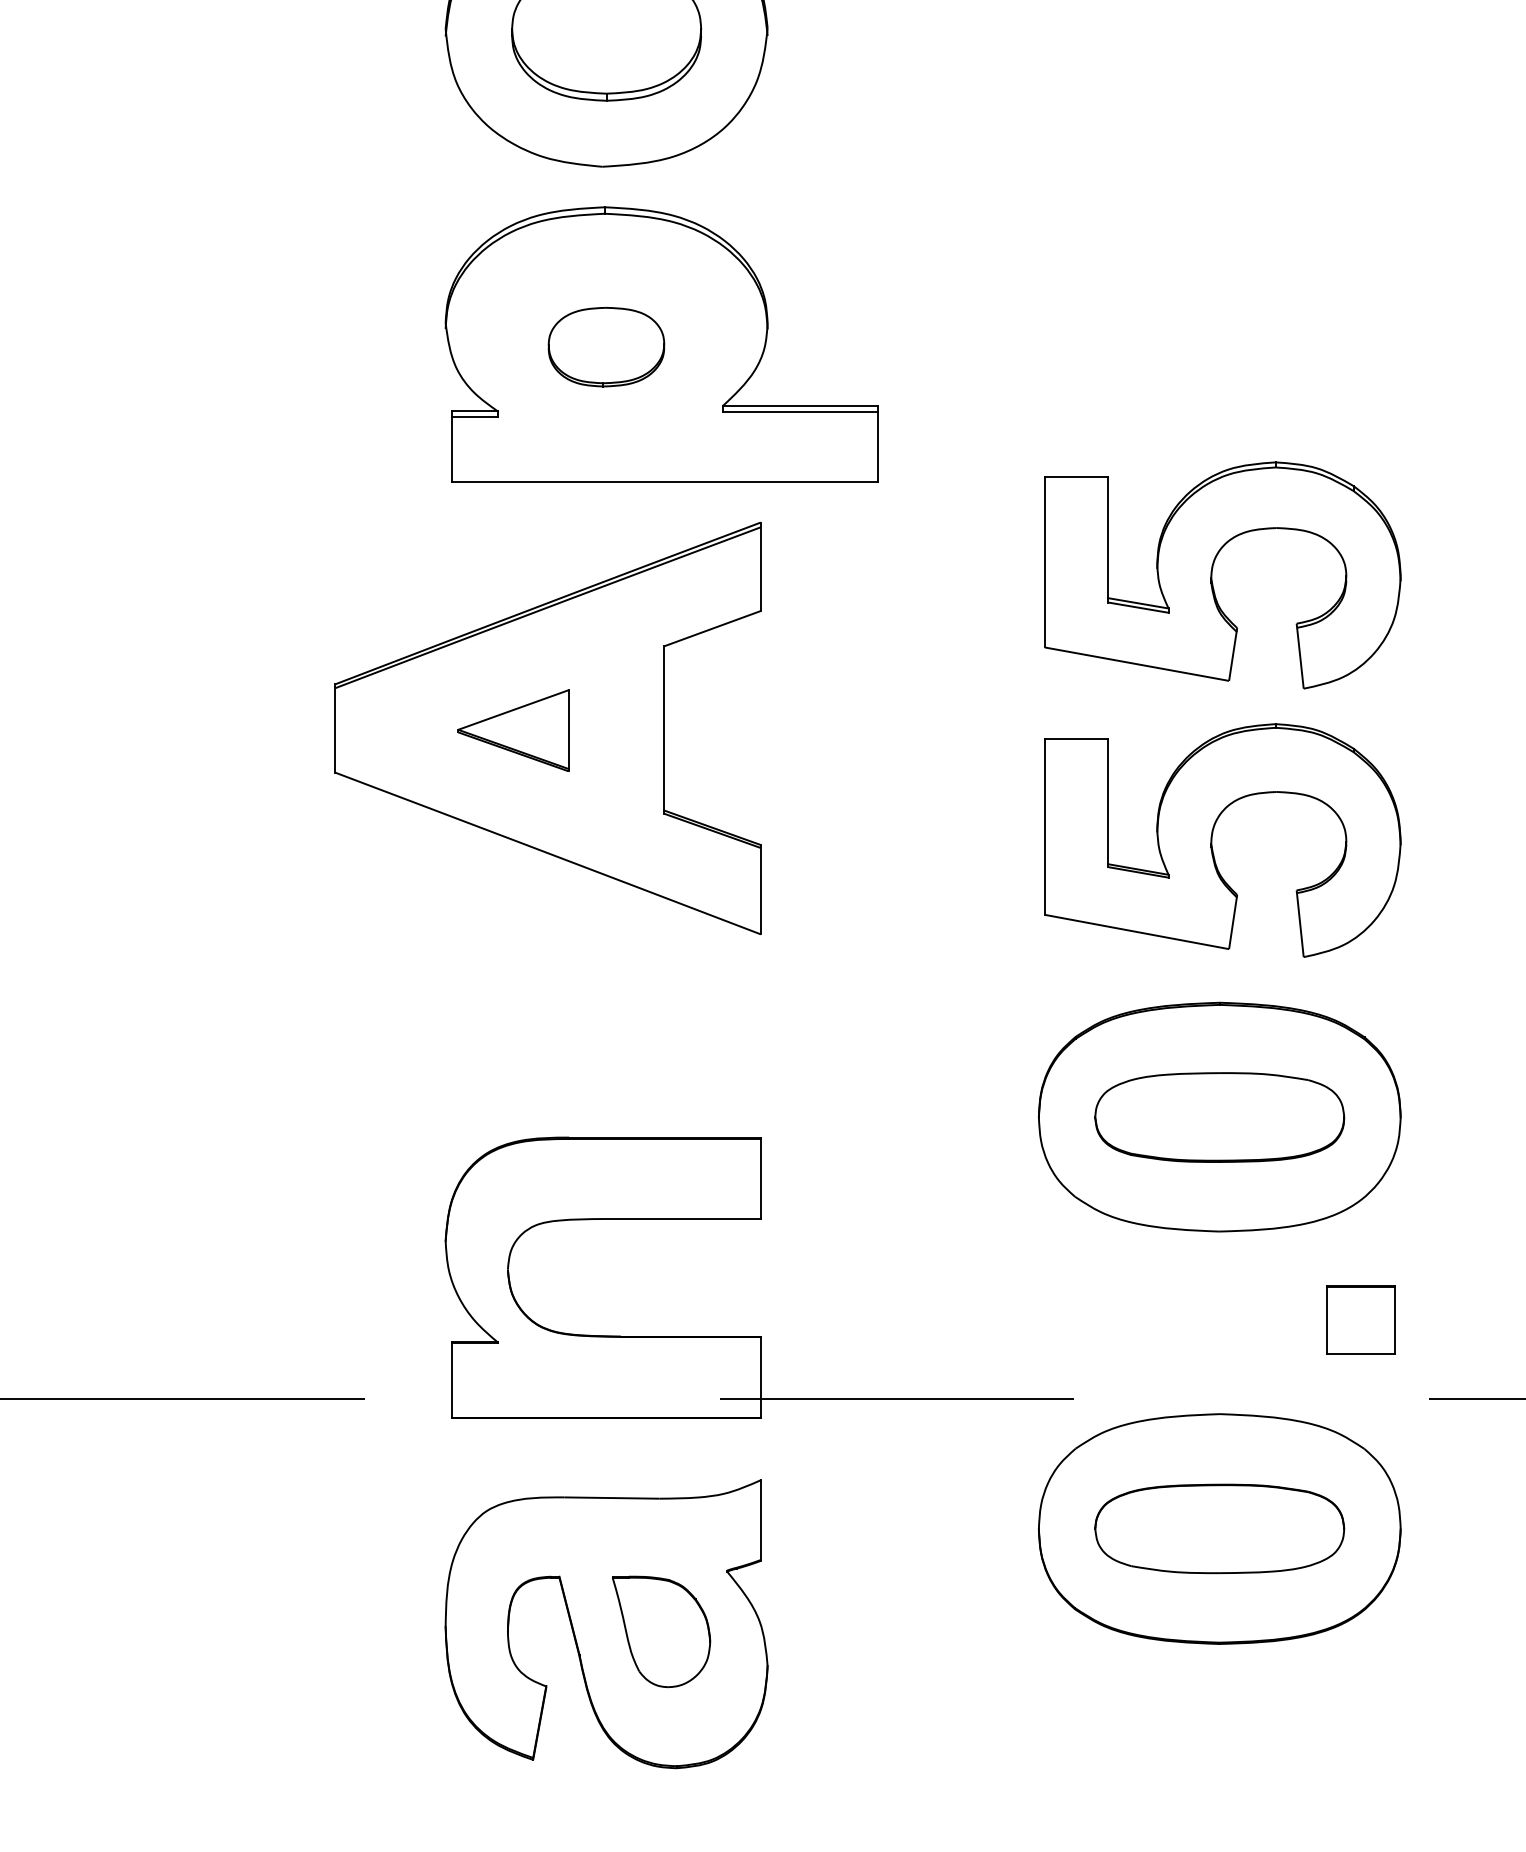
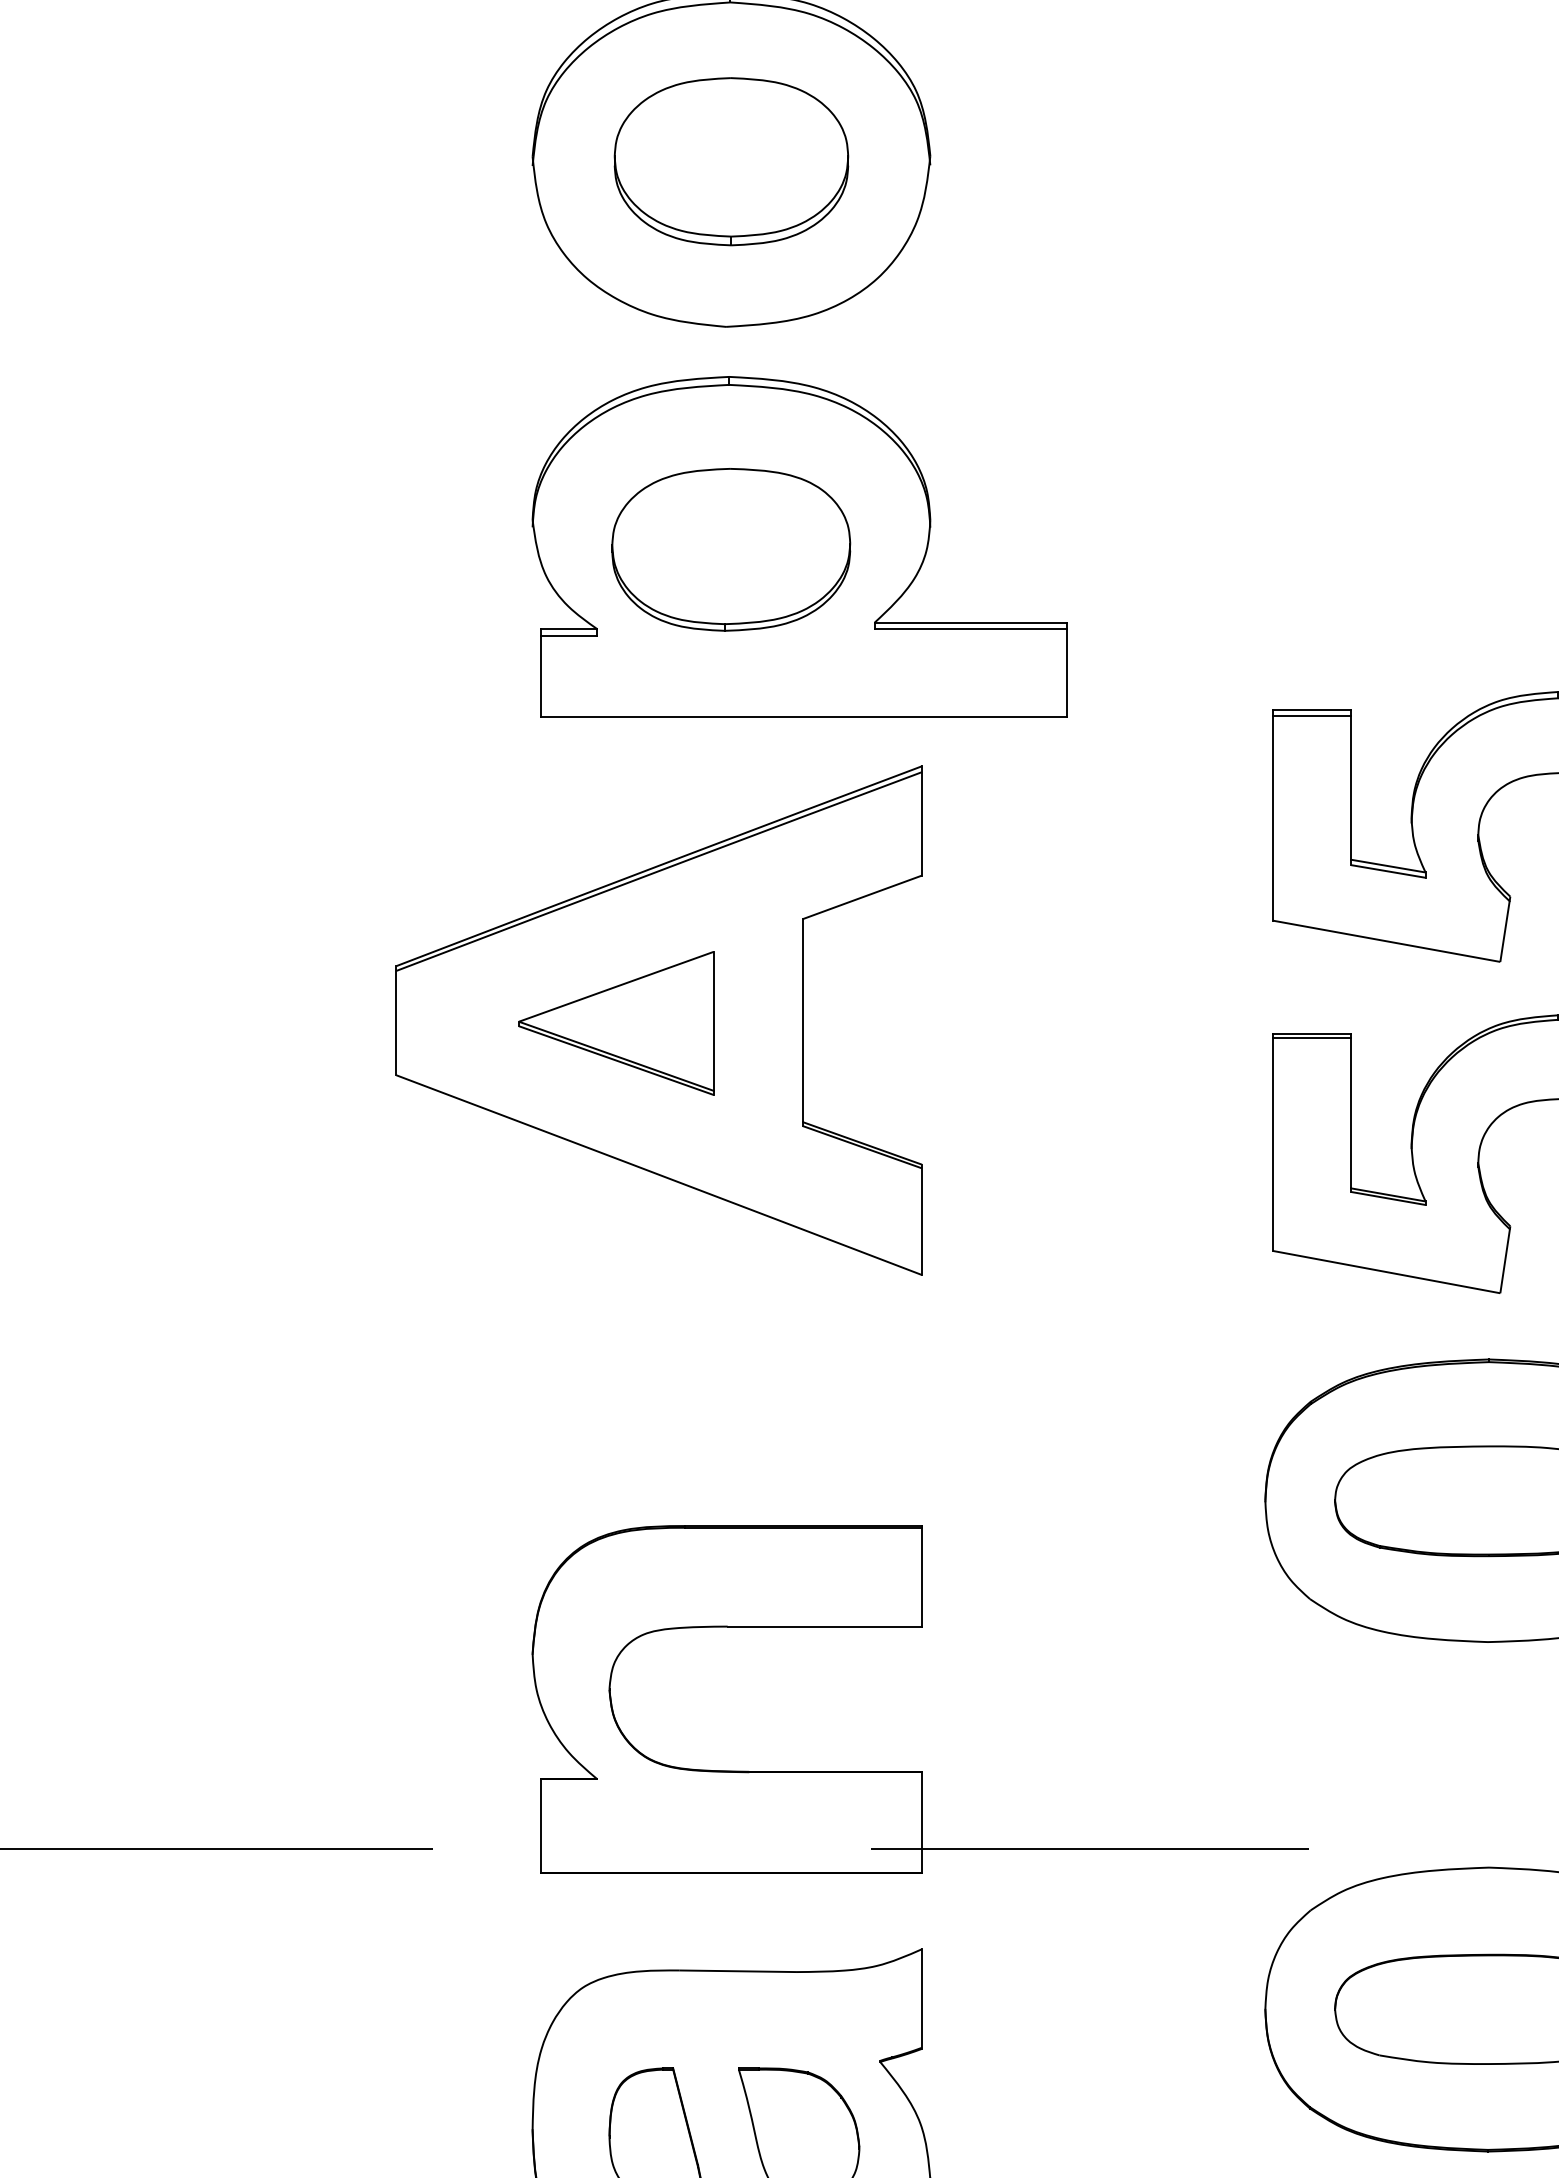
part: (606, 346) -> (731, 548), size x1.67
line: (1076, 482) -> (1311, 716), added
part: (513, 730) -> (616, 1023), size x1.43
line: (1076, 742) -> (1311, 1038), added

